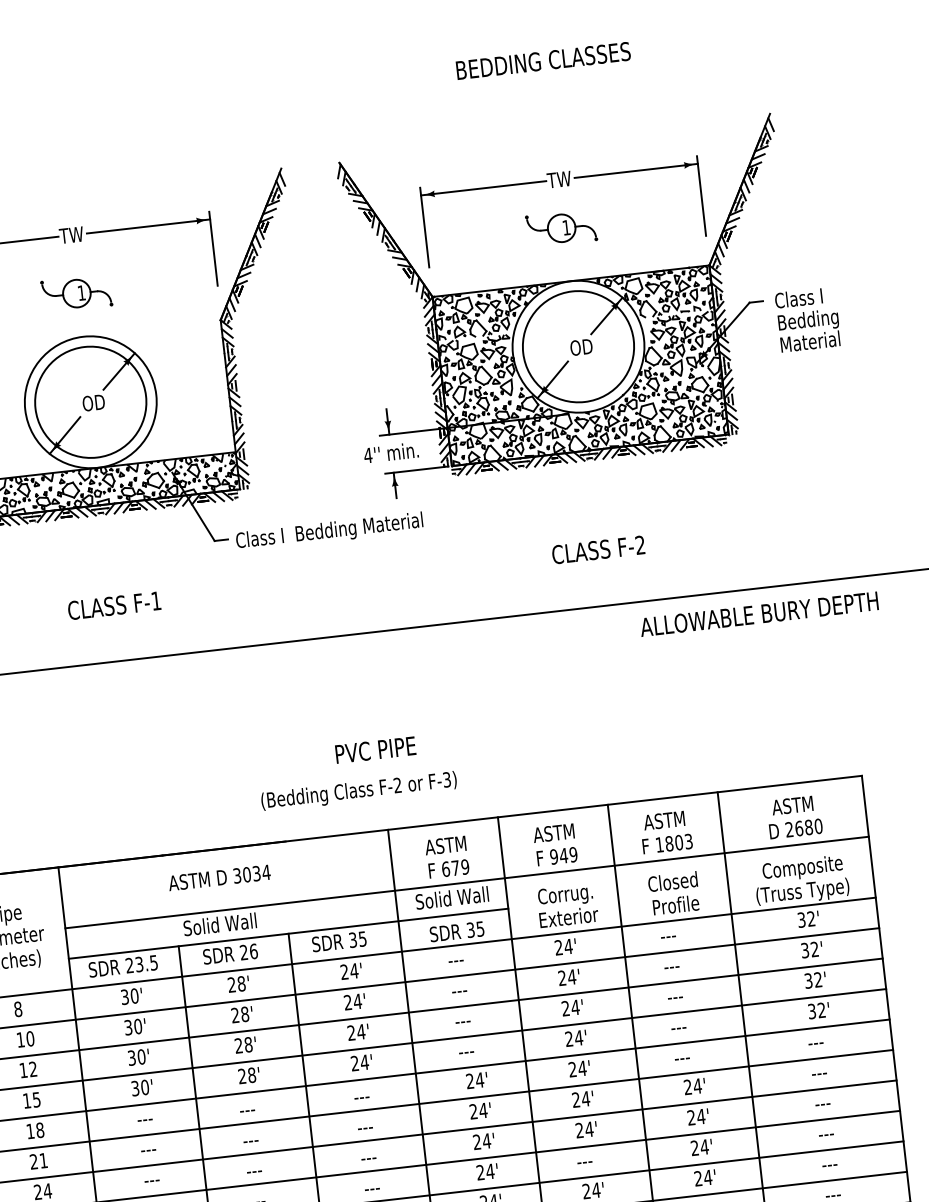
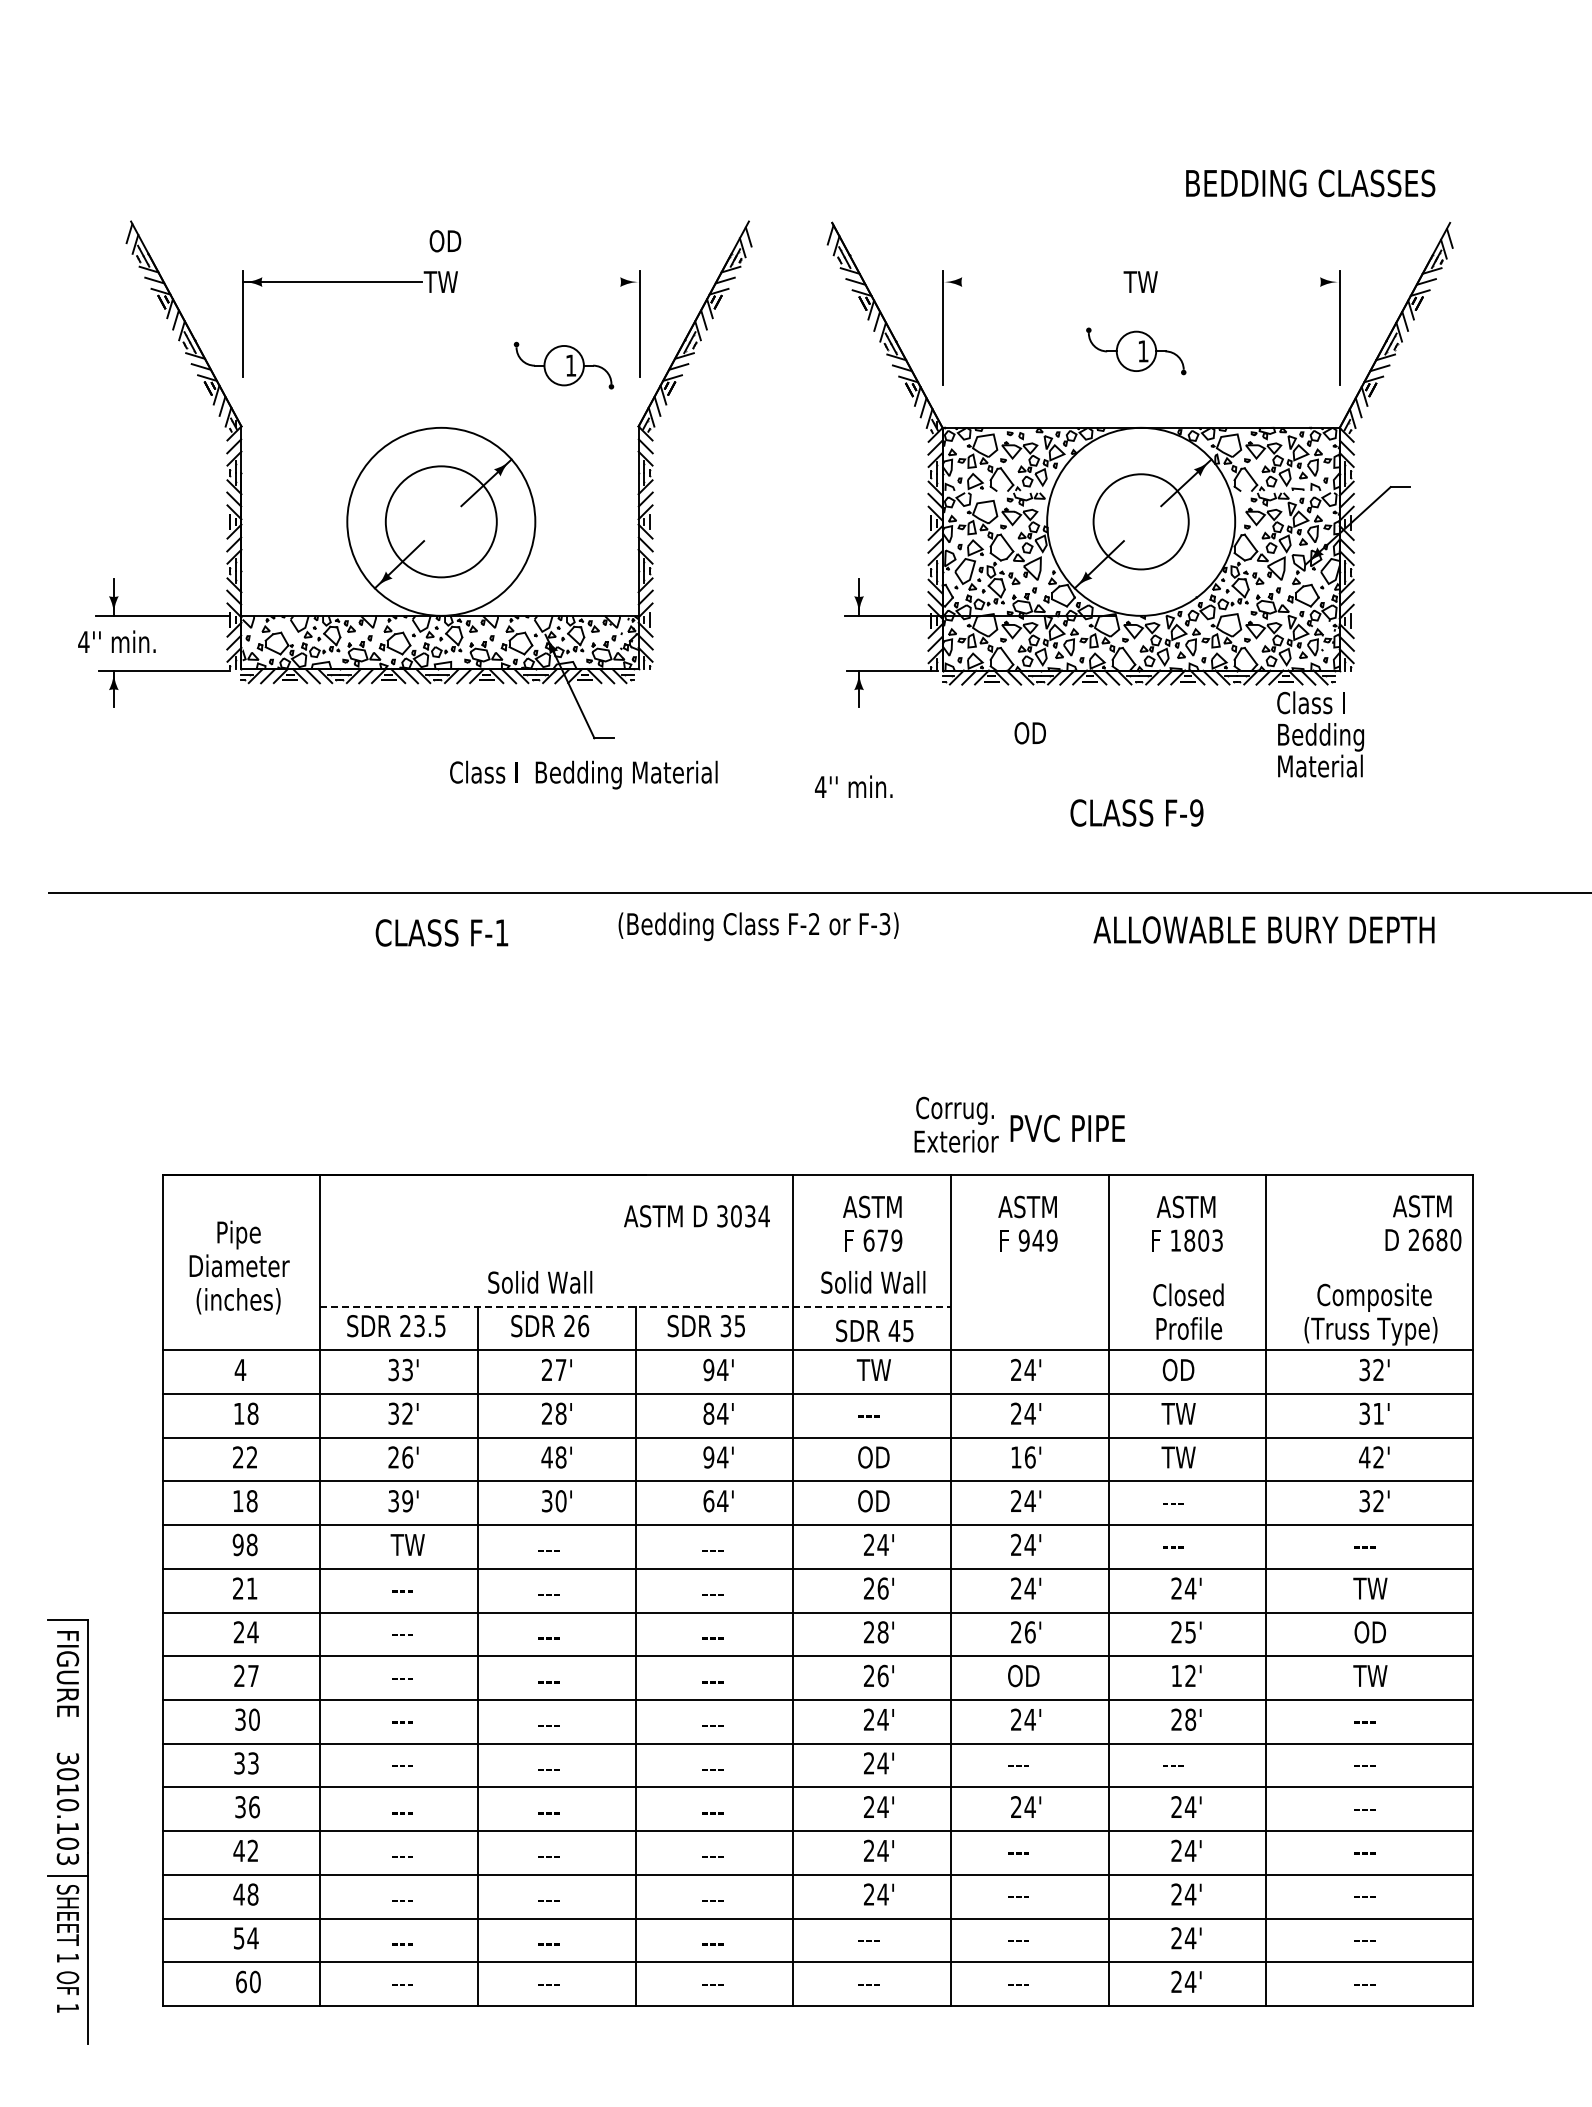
text: (543, 61) -> (1310, 183), moved
line: (635, 171) -> (1250, 282), removed
line: (483, 188) -> (1032, 282), removed
line: (148, 226) -> (551, 282), removed
part: (76, 293) -> (563, 365), moved
text: (807, 319) -> (1320, 734), moved
circle: (578, 346) -> (1140, 521), size x0.6
text: (580, 347) -> (1029, 733), moved
circle: (90, 402) -> (441, 521), size x0.7
text: (93, 403) -> (445, 241), moved
text: (391, 452) -> (853, 786), moved
text: (329, 531) -> (583, 774), moved
text: (640, 544) -> (1196, 812), F-2 -> F-9
text: (114, 605) -> (441, 932), moved
text: (758, 613) -> (1263, 929), moved
text: (375, 750) -> (1067, 1128), moved
text: (359, 791) -> (758, 926), moved
text: (794, 817) -> (1423, 1223), moved
text: (219, 878) -> (696, 1216), moved
line: (466, 882) -> (896, 1262), removed
text: (567, 905) -> (956, 1124), moved
text: (470, 929) -> (894, 1330), 35 -> 45
line: (289, 933) -> (636, 1306), solid -> dashed
text: (671, 934) -> (1178, 1369), --- -> OD
text: (814, 949) -> (1378, 1413), 32' -> 31'
text: (459, 958) -> (873, 1369), --- -> TW
text: (675, 965) -> (1178, 1413), --- -> TW
text: (344, 972) -> (708, 1370), 24' -> 94'
text: (808, 981) -> (1364, 1457), 32' -> 42'
text: (241, 983) -> (560, 1369), 28' -> 27'
text: (134, 995) -> (407, 1369), 30' -> 33'
text: (678, 995) -> (1178, 1457), --- -> TW
text: (347, 1002) -> (708, 1413), 24' -> 84'
text: (18, 1008) -> (240, 1369), 8 -> 4
text: (570, 1008) -> (1023, 1457), 24' -> 16'
text: (466, 1020) -> (873, 1457), --- -> OD
text: (138, 1026) -> (407, 1413), 30' -> 32'
text: (351, 1033) -> (708, 1457), 24' -> 94'
text: (29, 1038) -> (252, 1413), 10 -> 18
text: (238, 1045) -> (546, 1457), 28' -> 48'
text: (469, 1050) -> (873, 1501), --- -> OD
text: (136, 1057) -> (400, 1457), 30' -> 26'
text: (354, 1063) -> (708, 1501), 24' -> 64'
text: (23, 1070) -> (238, 1457), 12 -> 22
text: (823, 1071) -> (1370, 1588), --- -> TW
text: (247, 1076) -> (554, 1501), 28' -> 30'
text: (144, 1087) -> (407, 1501), 30' -> 39'
text: (36, 1100) -> (251, 1501), 15 -> 18
text: (826, 1102) -> (1370, 1632), --- -> OD
text: (482, 1110) -> (882, 1588), 24' -> 26'
text: (701, 1116) -> (1190, 1632), 24' -> 25'
text: (148, 1117) -> (407, 1544), --- -> TW
text: (588, 1129) -> (1029, 1632), 24' -> 26'
text: (29, 1131) -> (237, 1544), 18 -> 98
text: (829, 1132) -> (1370, 1675), --- -> TW
text: (486, 1141) -> (882, 1632), 24' -> 28'
text: (699, 1147) -> (1183, 1675), 24' -> 12'
text: (588, 1160) -> (1023, 1675), --- -> OD
text: (489, 1171) -> (882, 1675), 24' -> 26'
text: (707, 1177) -> (1190, 1719), 24' -> 28'

